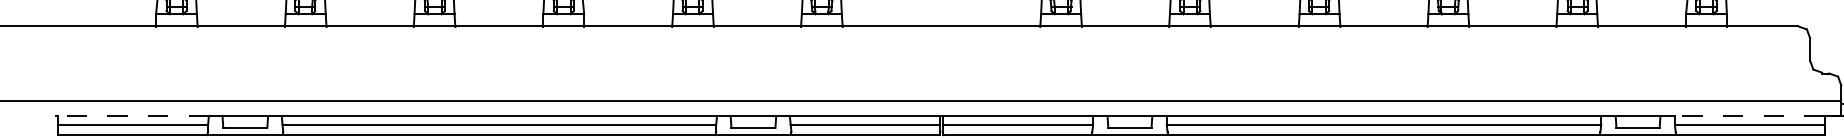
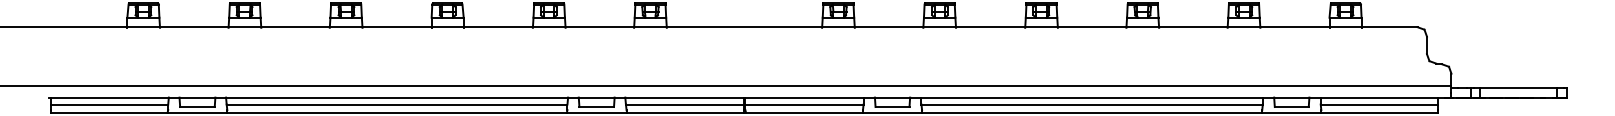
line: (133, 115) -> (109, 97), dashed -> solid
line: (1749, 115) -> (1379, 97), dashed -> solid

